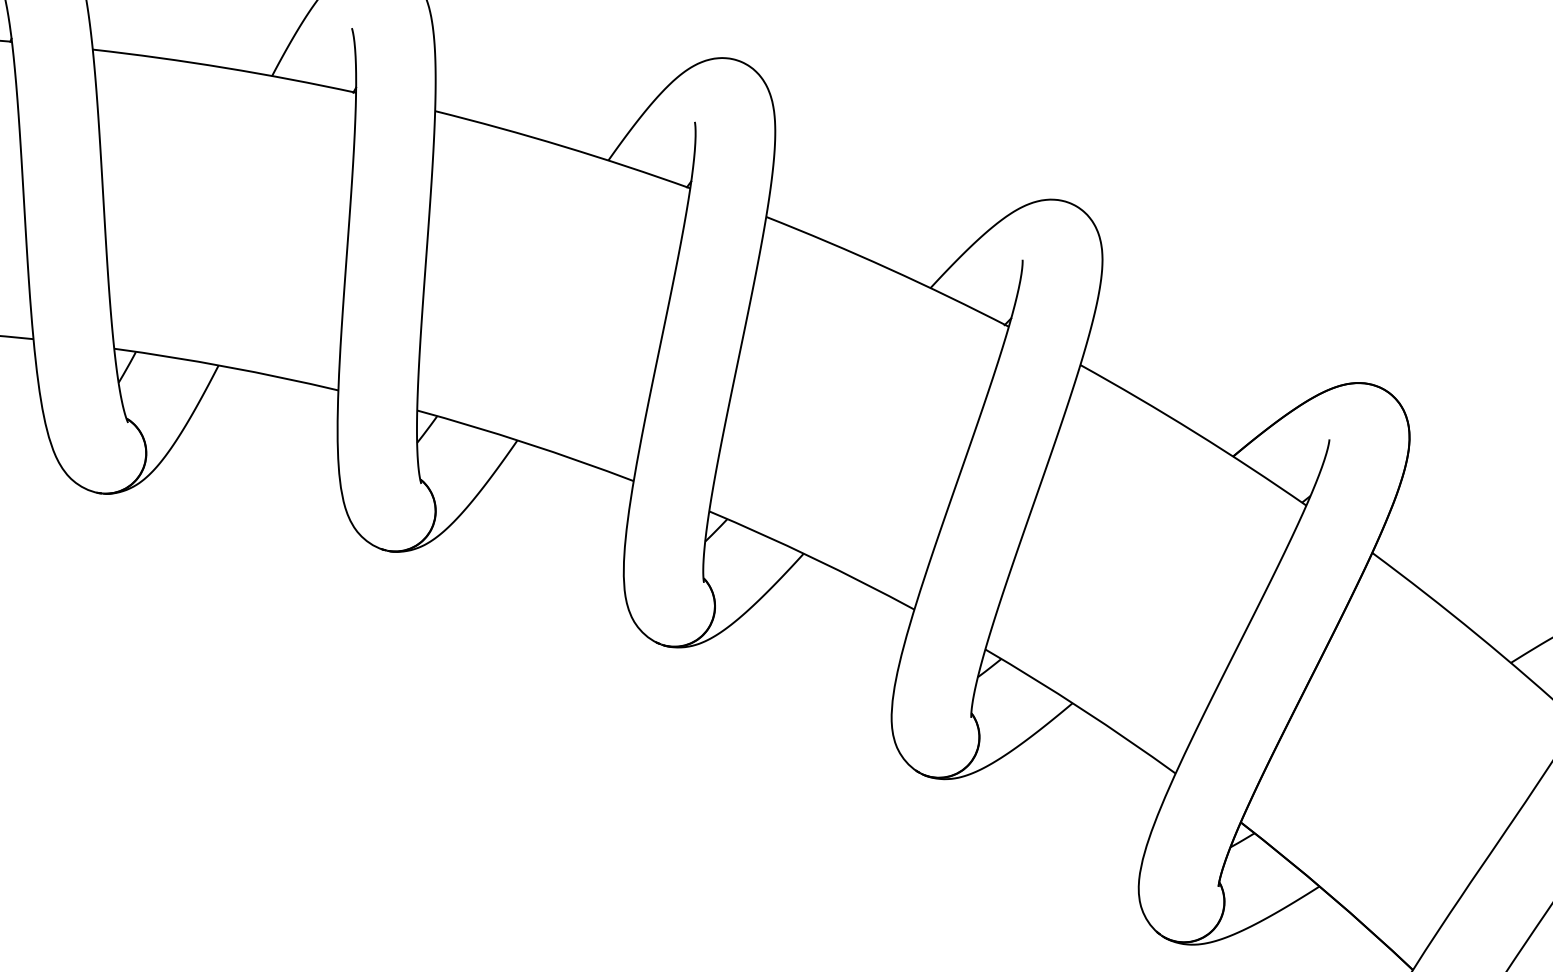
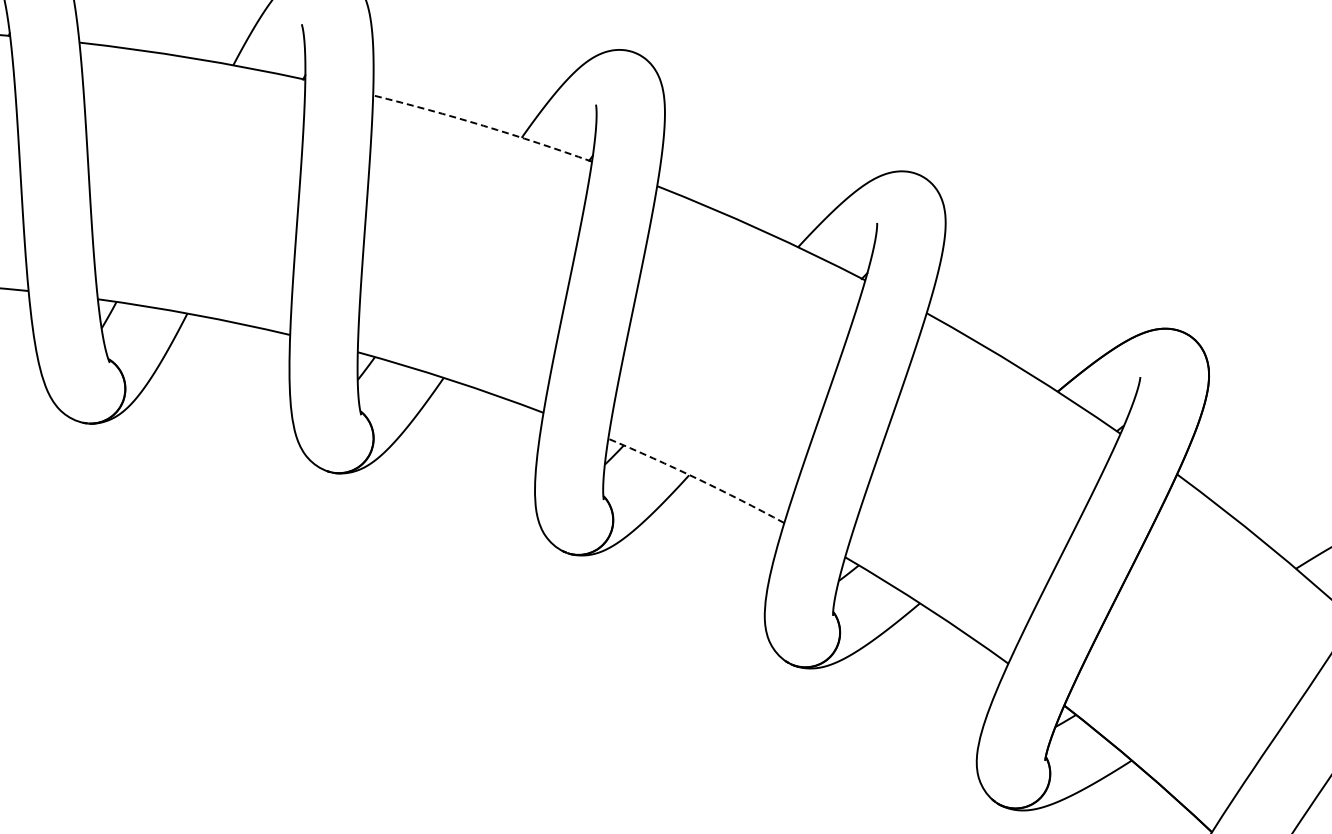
arc: (563, 146) -> (483, 125), solid -> dashed
arc: (813, 557) -> (697, 478), solid -> dashed

